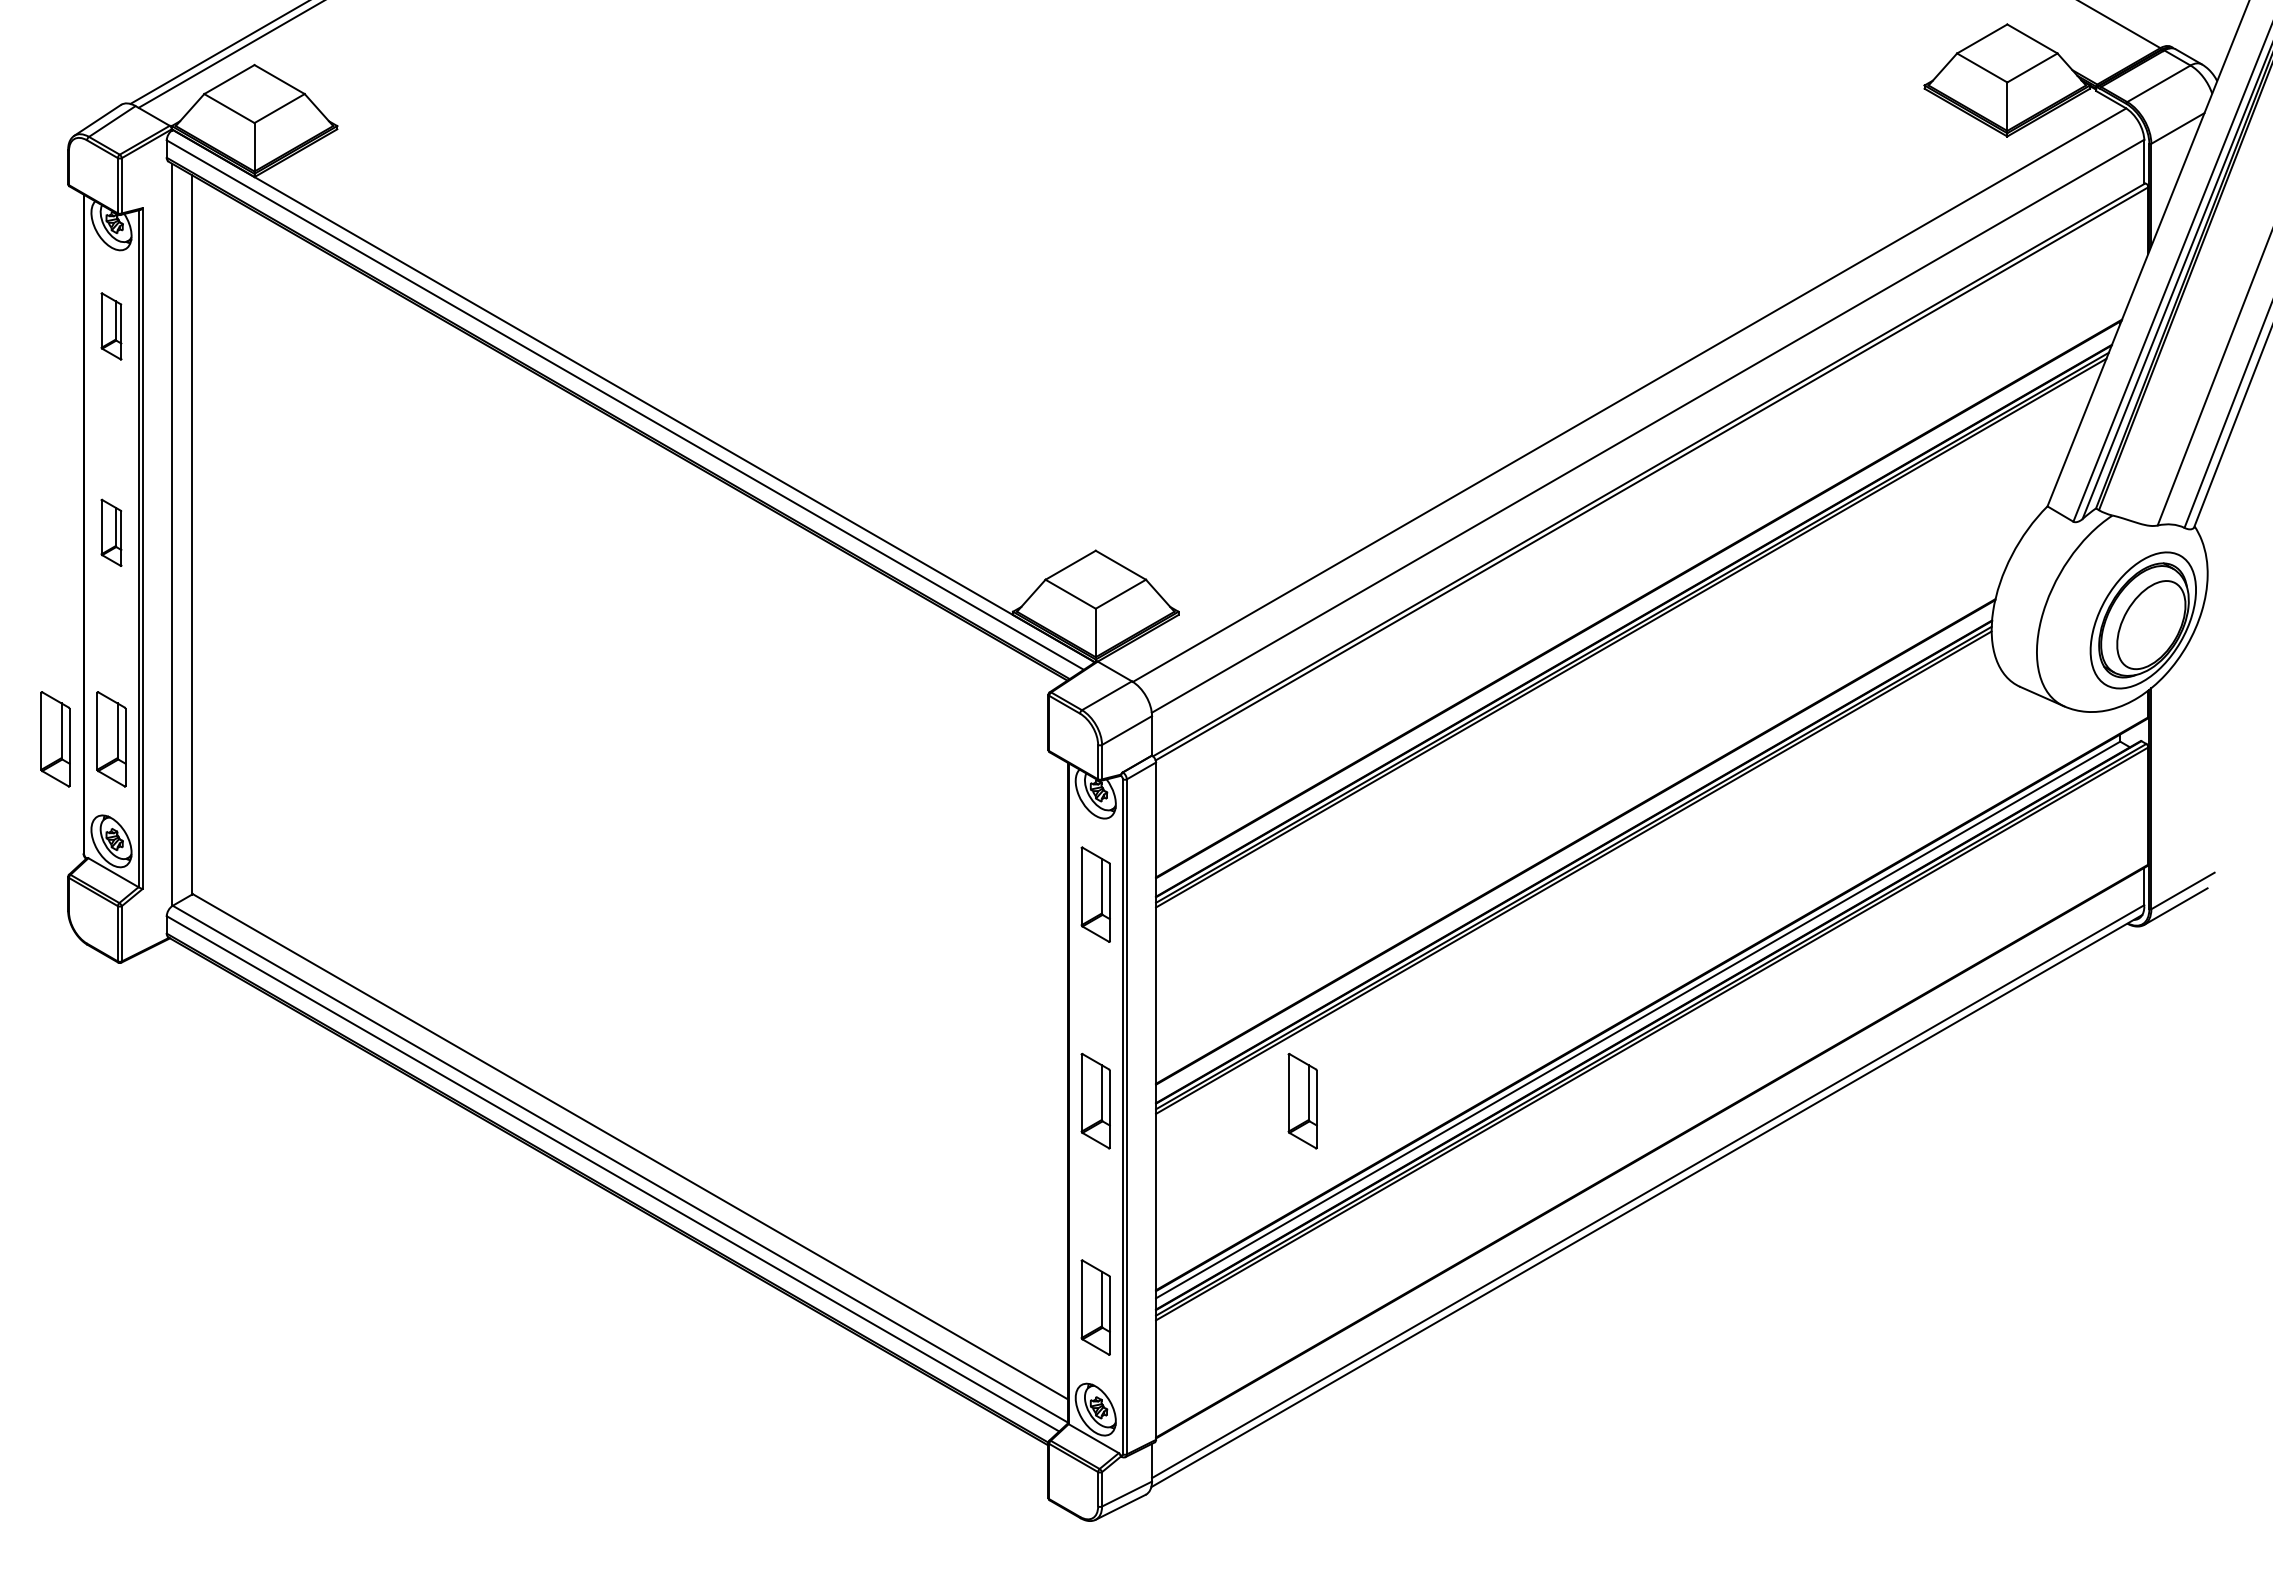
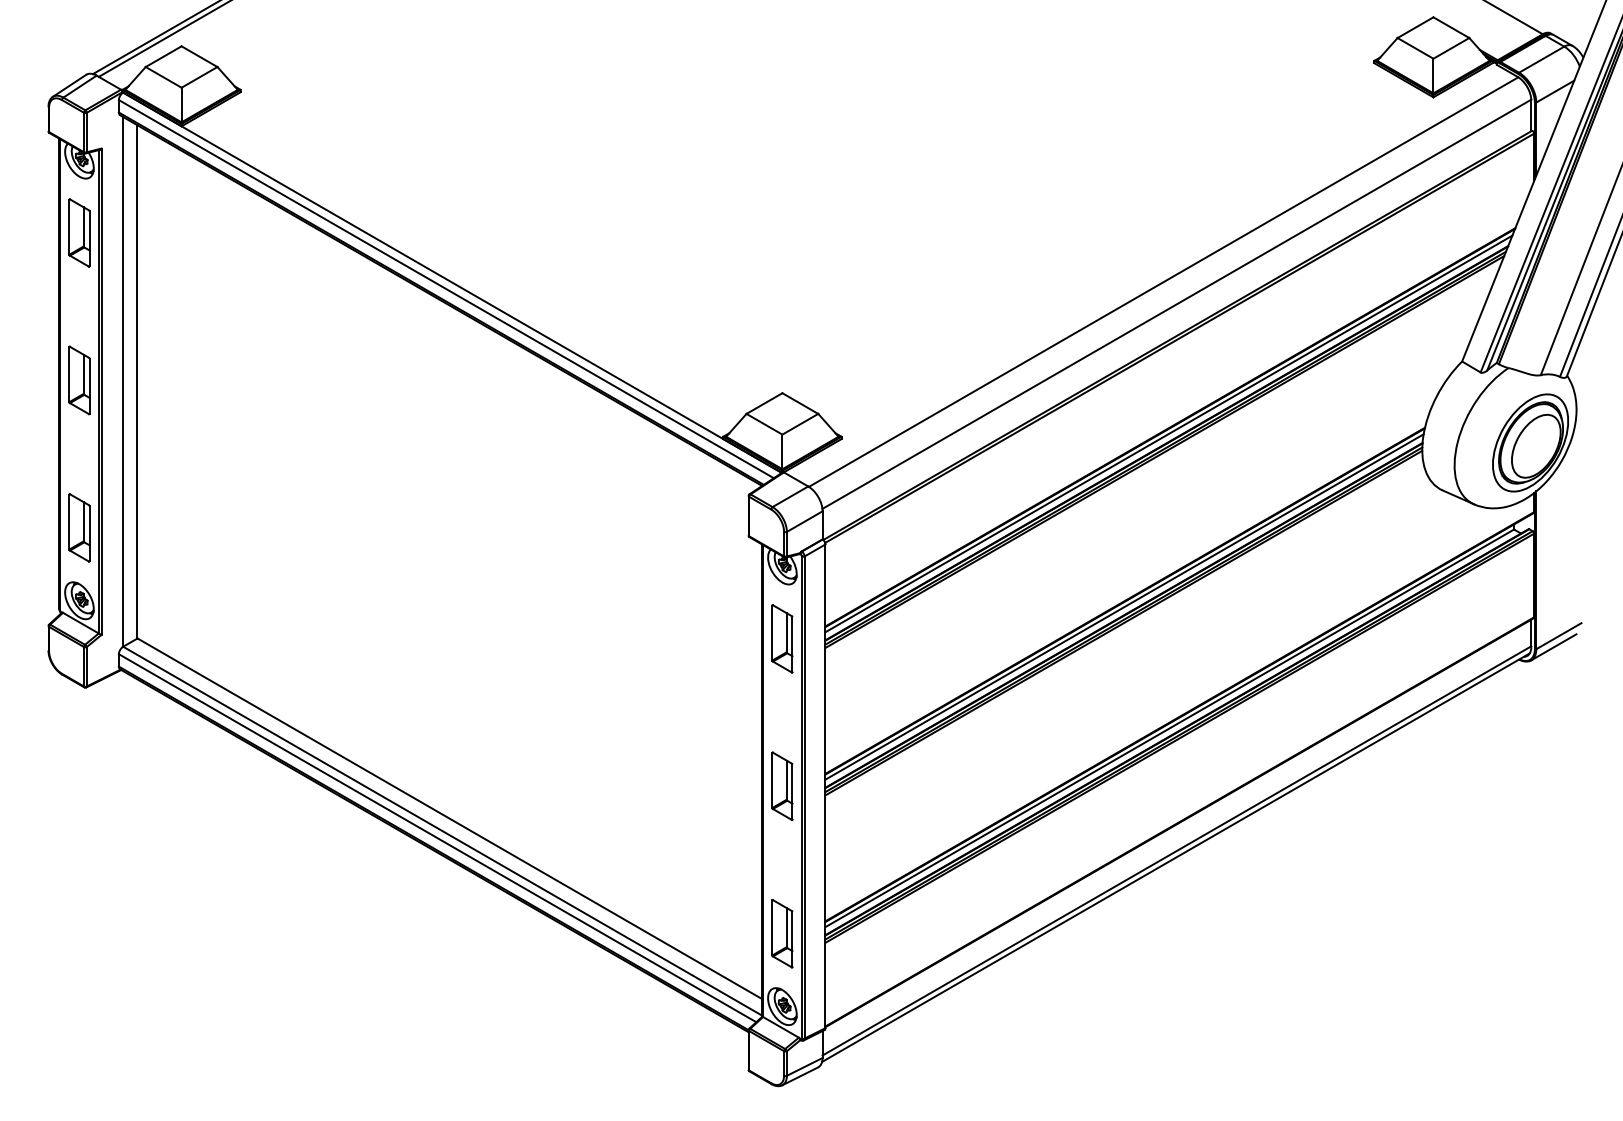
part: (111, 326) -> (79, 233), size x1.43
part: (111, 532) -> (79, 380), size x1.43
line: (1636, 607) -> (1168, 433), added
part: (55, 739) -> (39, 528), removed
line: (1574, 849) -> (1124, 606), added
part: (1302, 1100) -> (930, 785), removed

